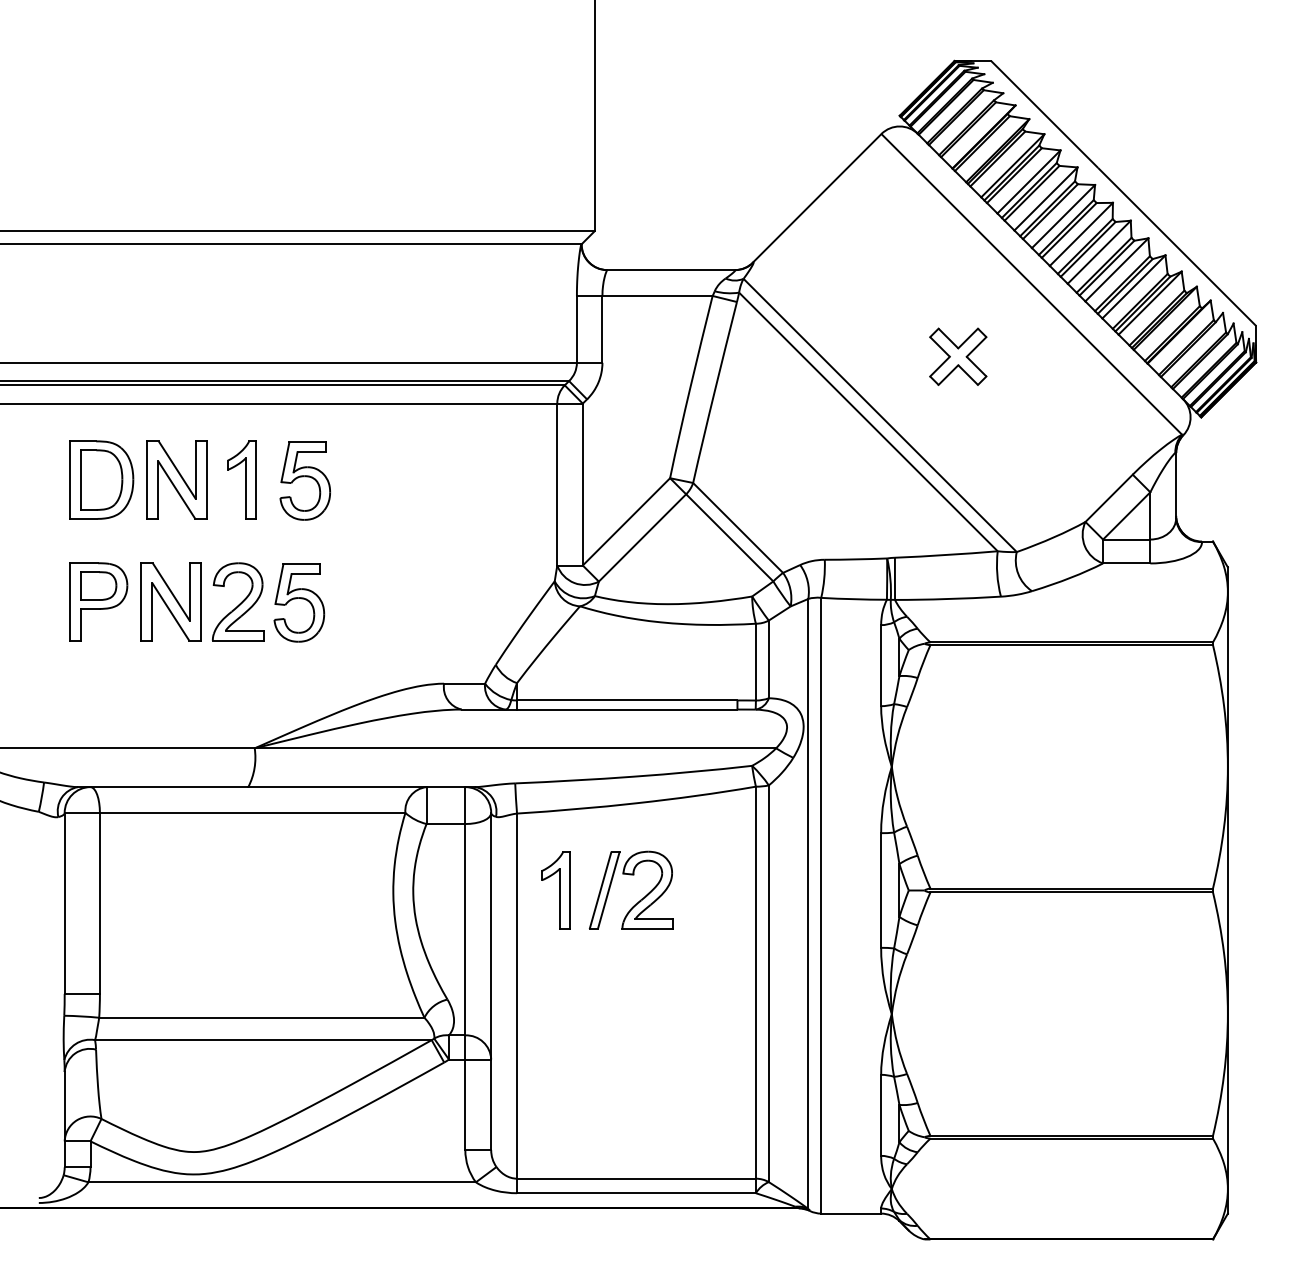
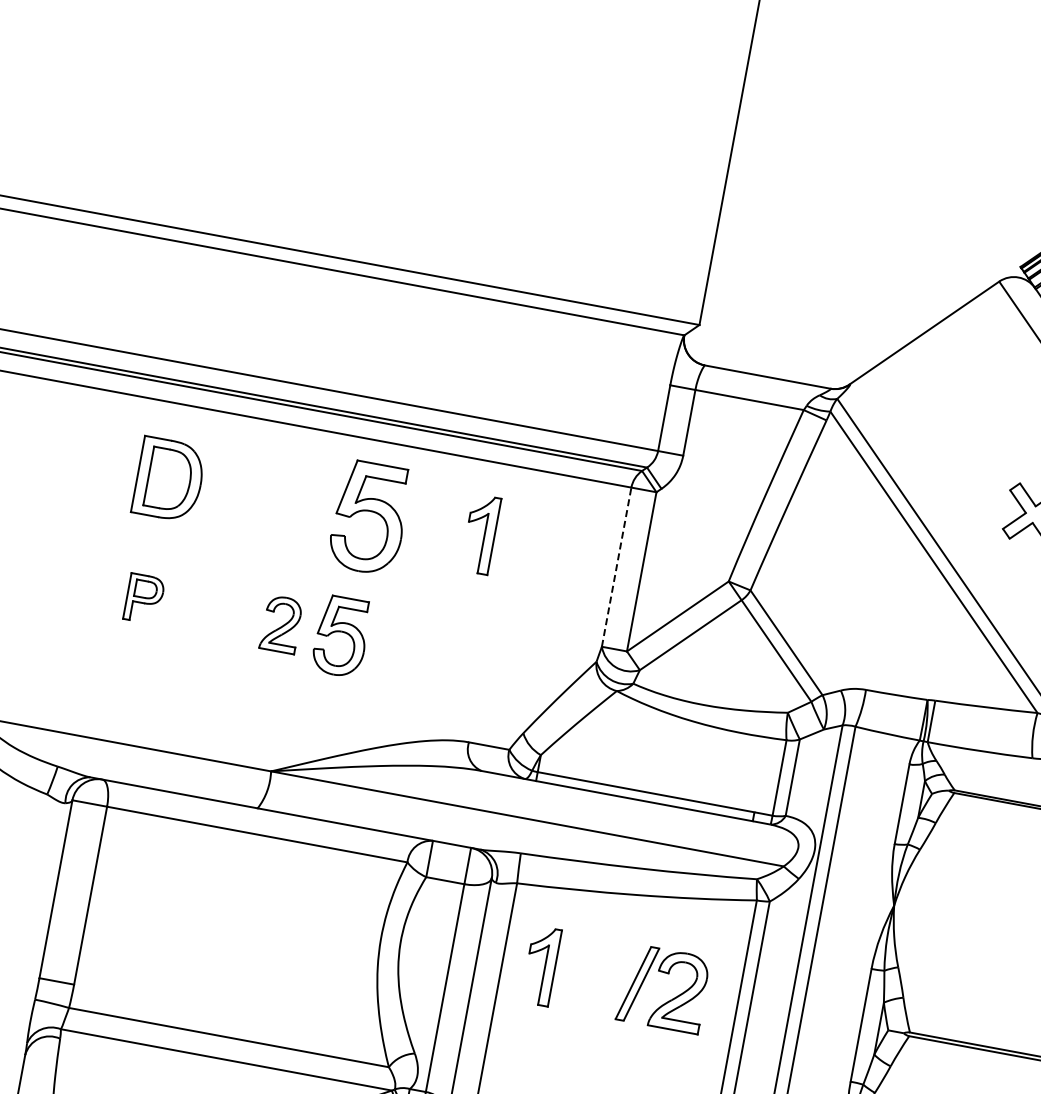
part: (176, 479) -> (243, 492), removed
part: (241, 479) -> (480, 533), moved
part: (304, 480) -> (368, 517), size x1.4
line: (557, 484) -> (616, 567), solid -> dashed
part: (98, 601) -> (144, 598), size x0.6
part: (170, 601) -> (215, 611), removed
part: (238, 601) -> (281, 624), size x0.7
part: (630, 875) -> (665, 973), moved

